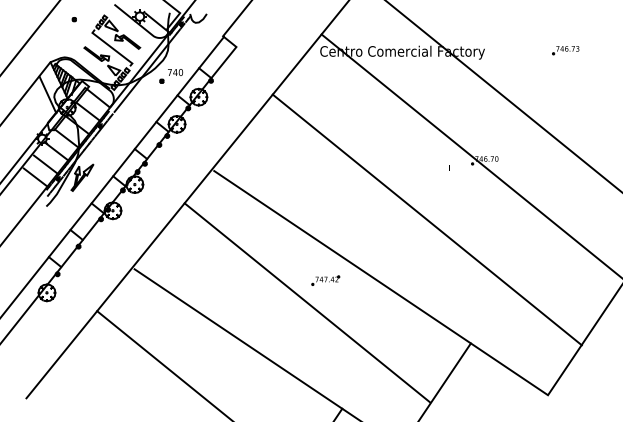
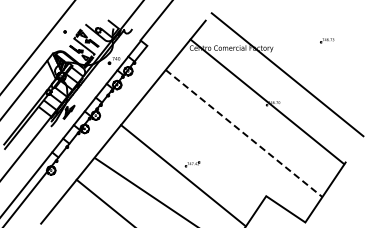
part: (566, 50) -> (327, 40), moved
line: (428, 219) -> (244, 133), solid -> dashed
line: (343, 257) -> (201, 152), removed

